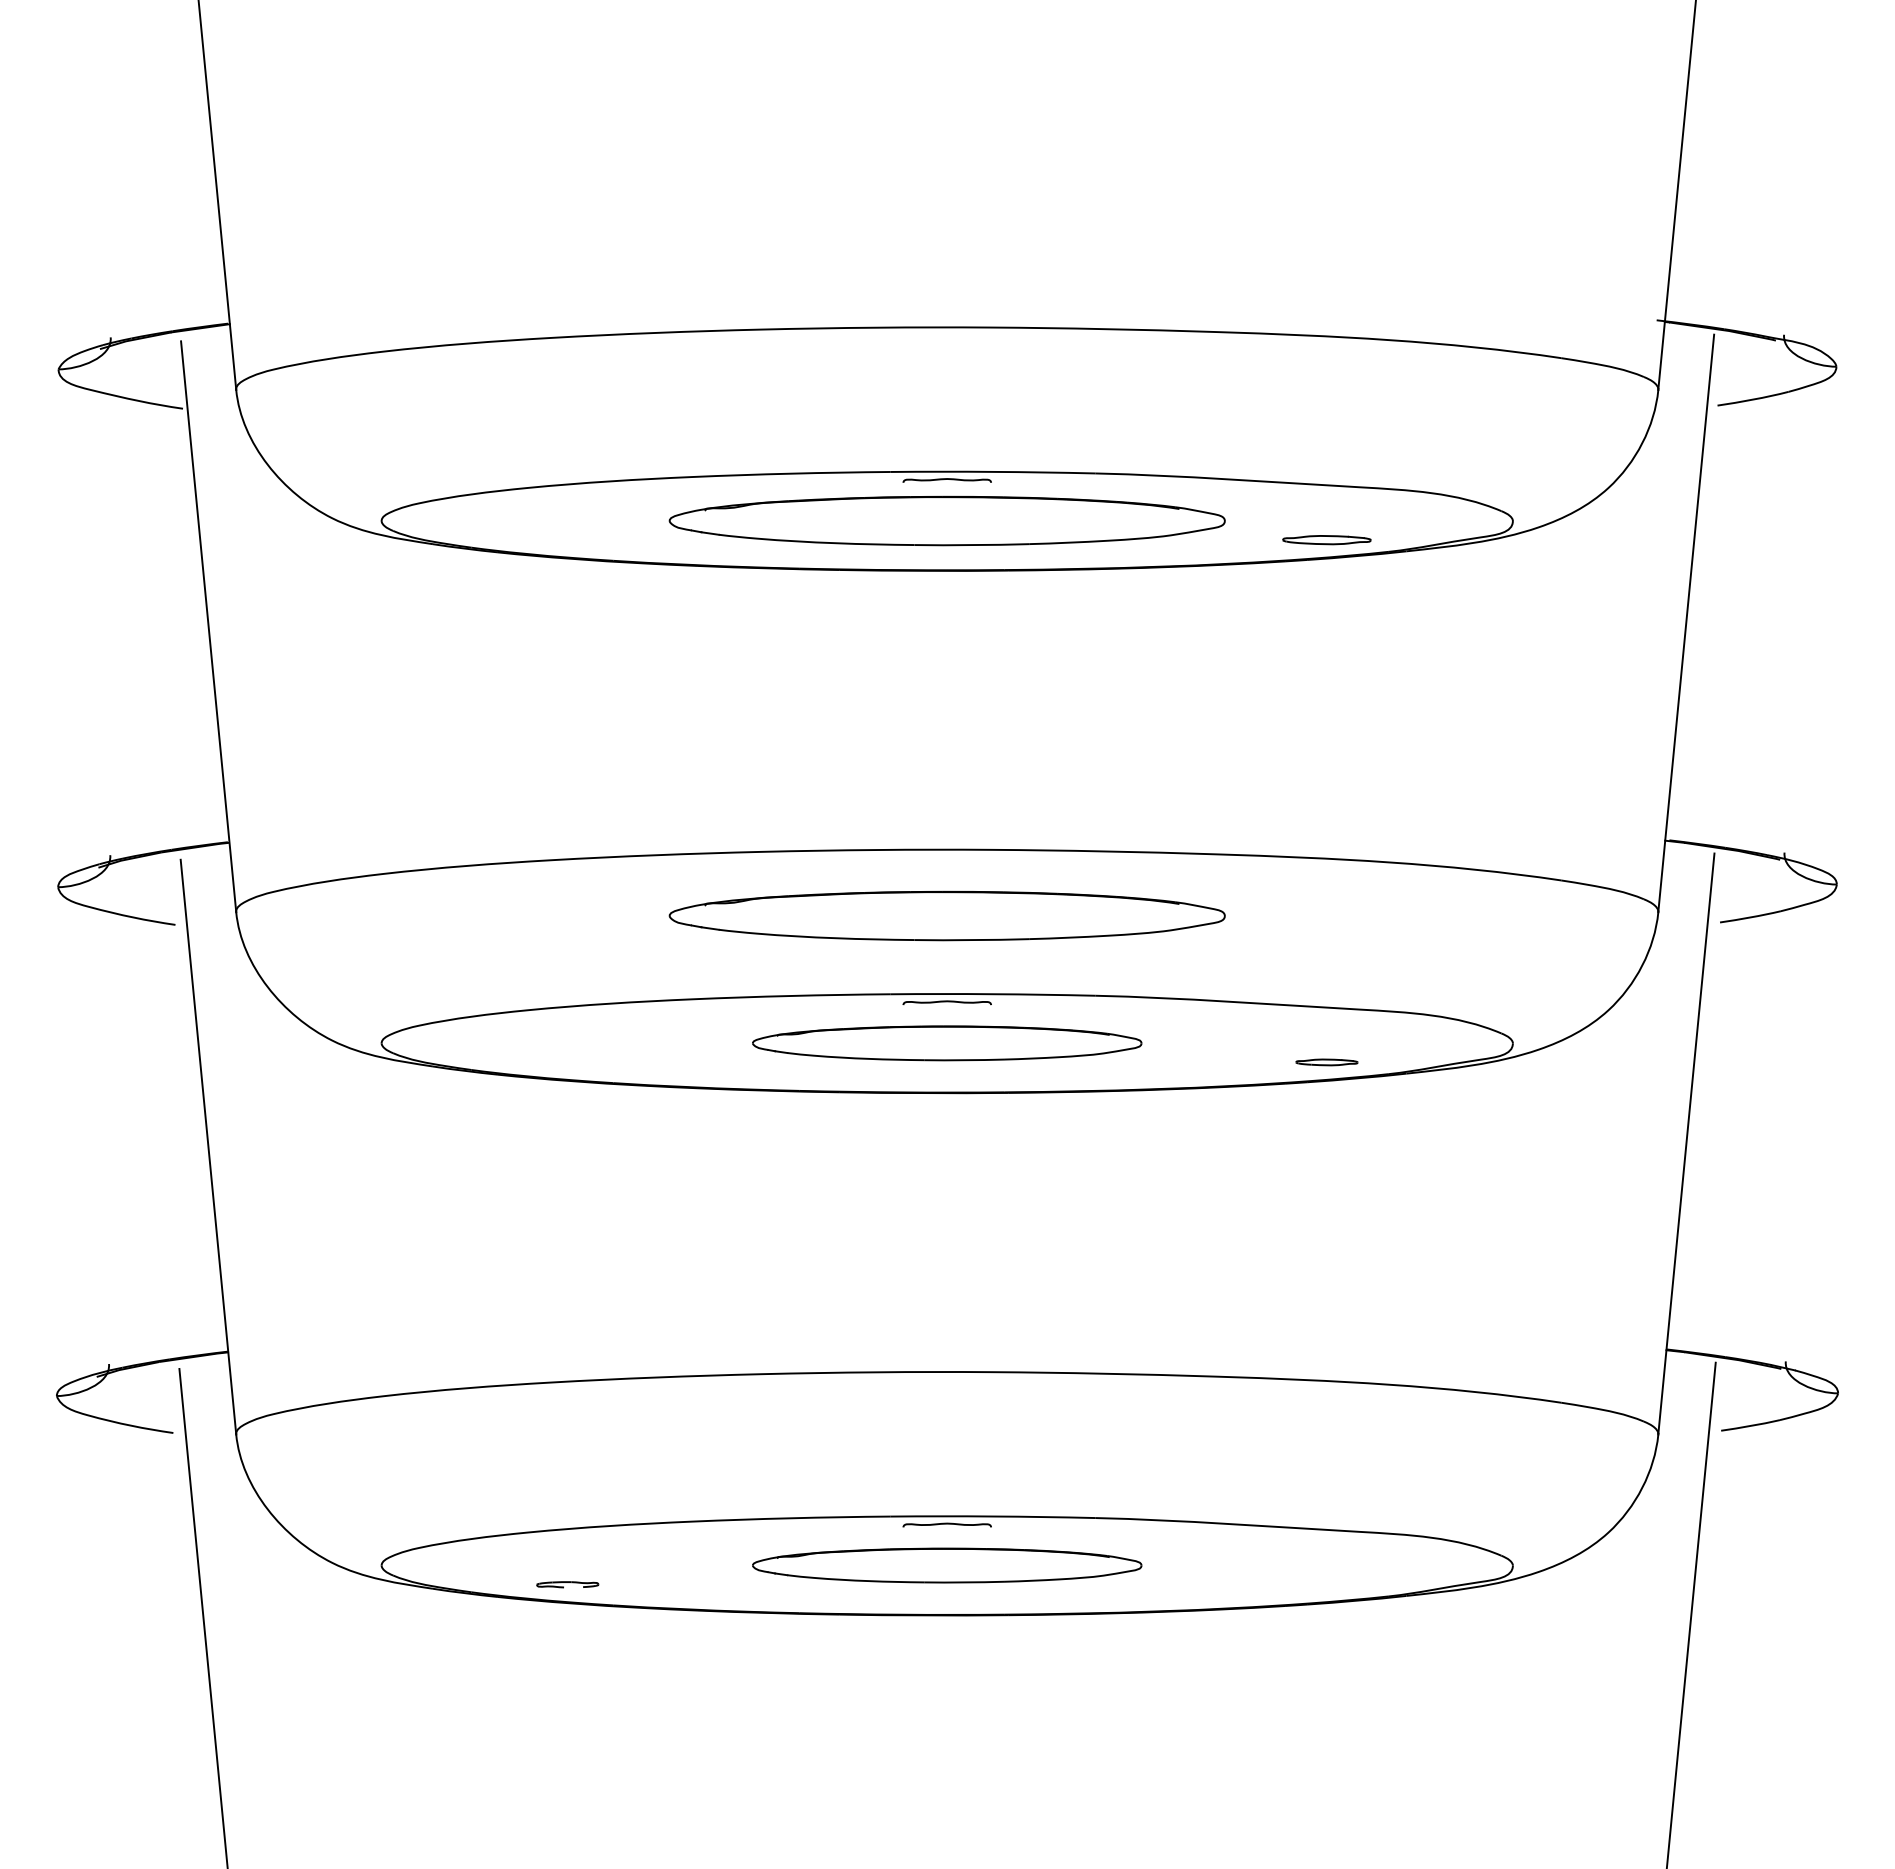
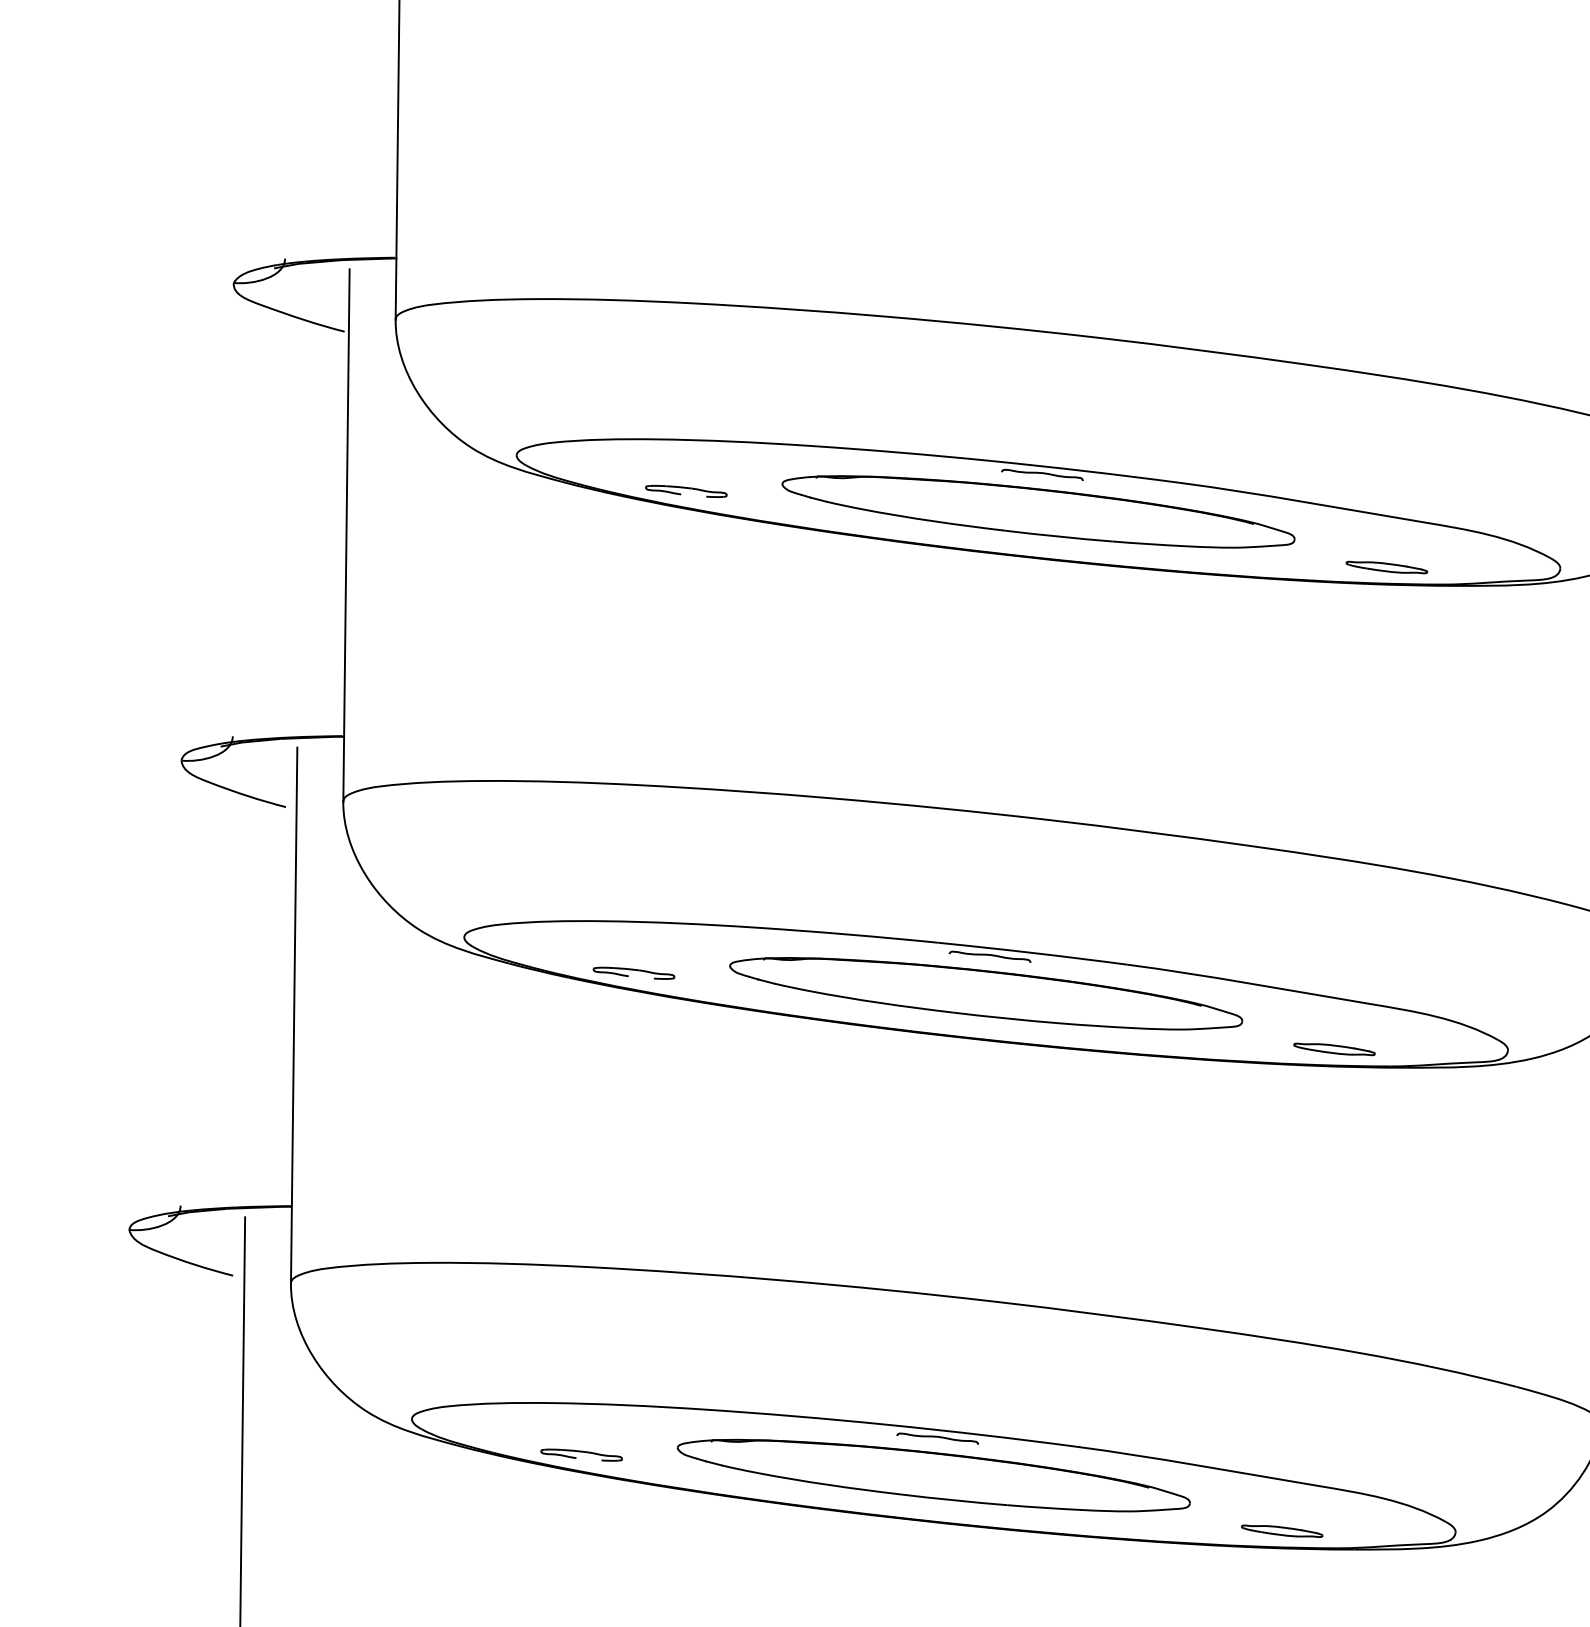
part: (567, 539) -> (686, 490), added
part: (946, 915) -> (998, 875), removed
part: (946, 1043) -> (985, 993), size x1.43
part: (567, 1062) -> (633, 973), added
part: (1326, 1062) -> (1334, 1049), size x1.43
part: (946, 1565) -> (933, 1475), size x1.43
part: (567, 1584) -> (581, 1454), size x1.43
part: (1326, 1584) -> (1281, 1531), added

